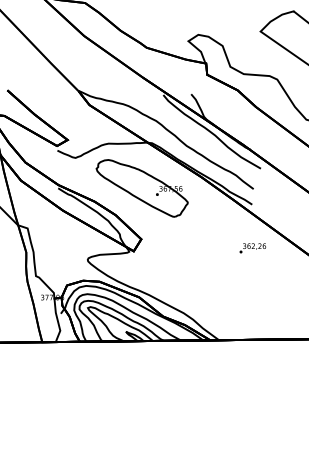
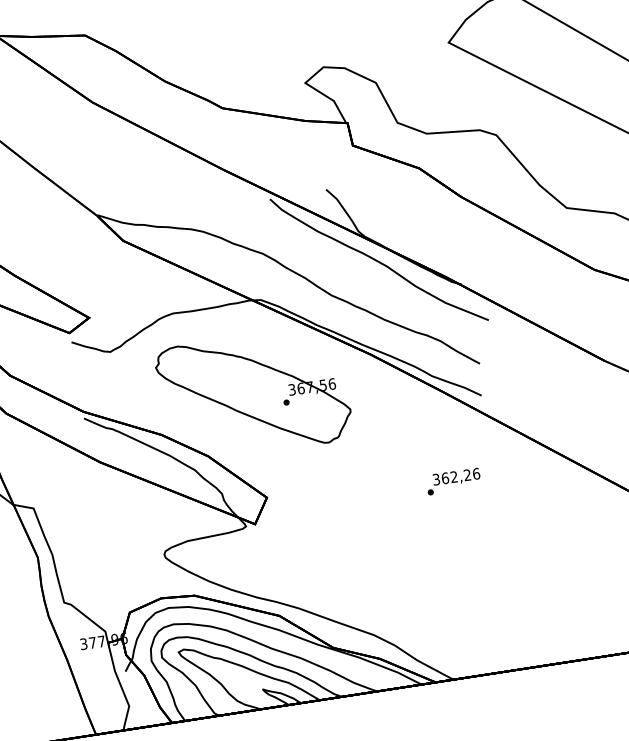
text: (252, 248) -> (453, 481), moved

